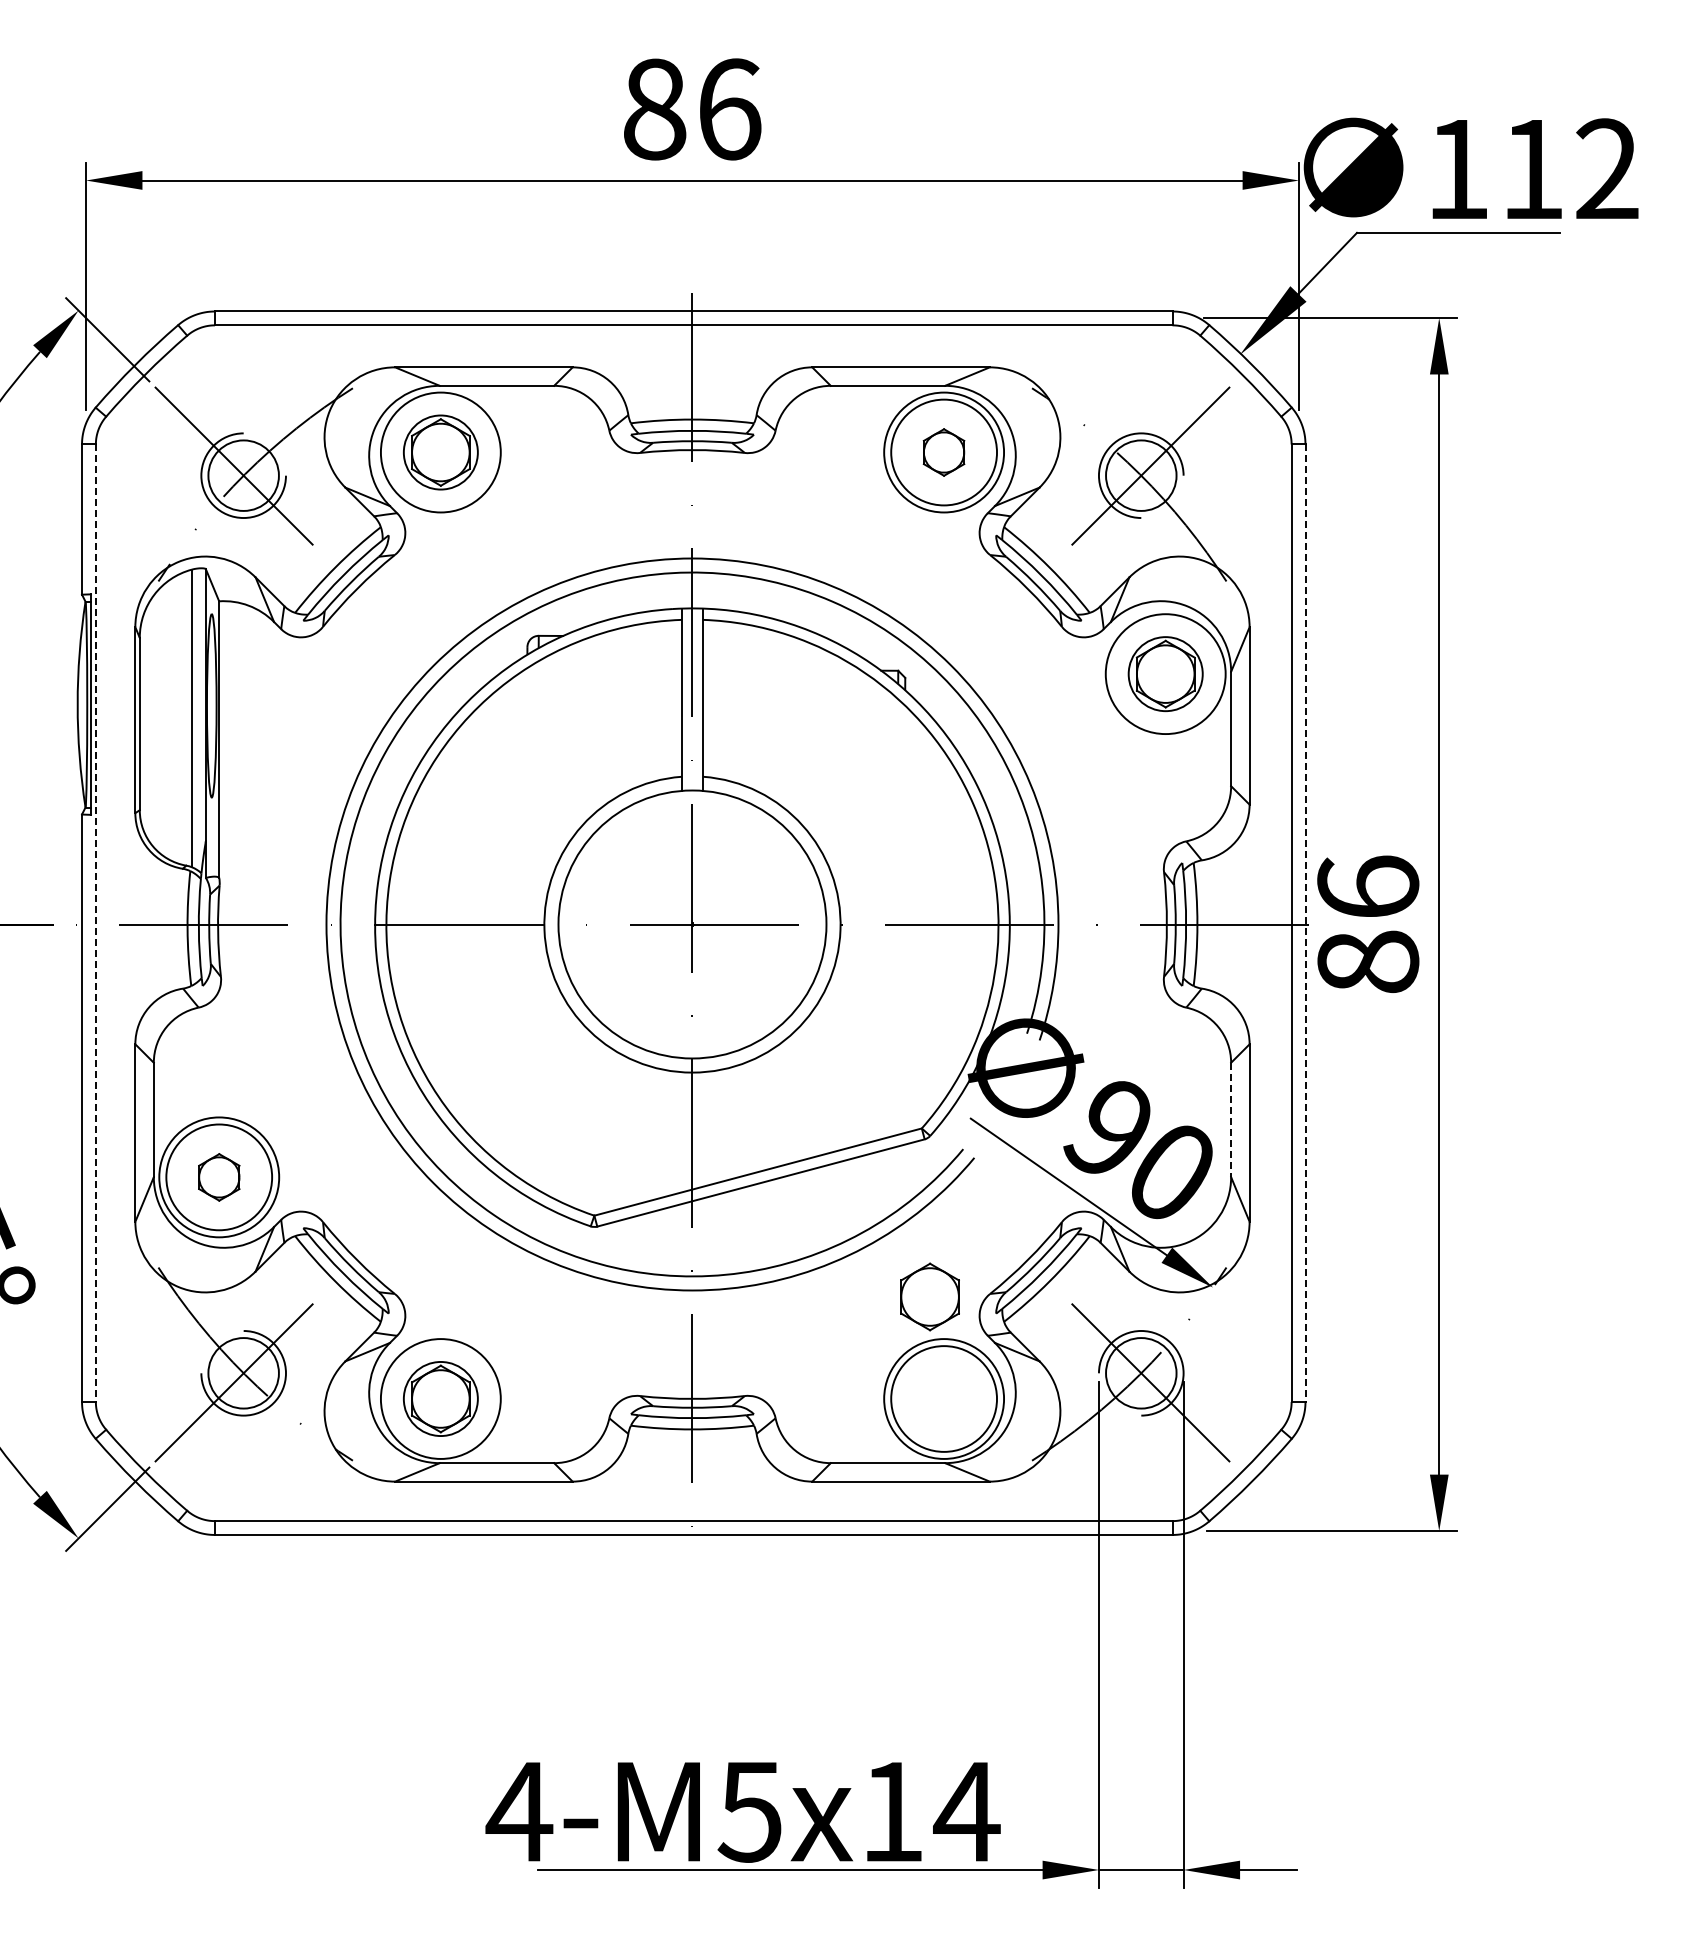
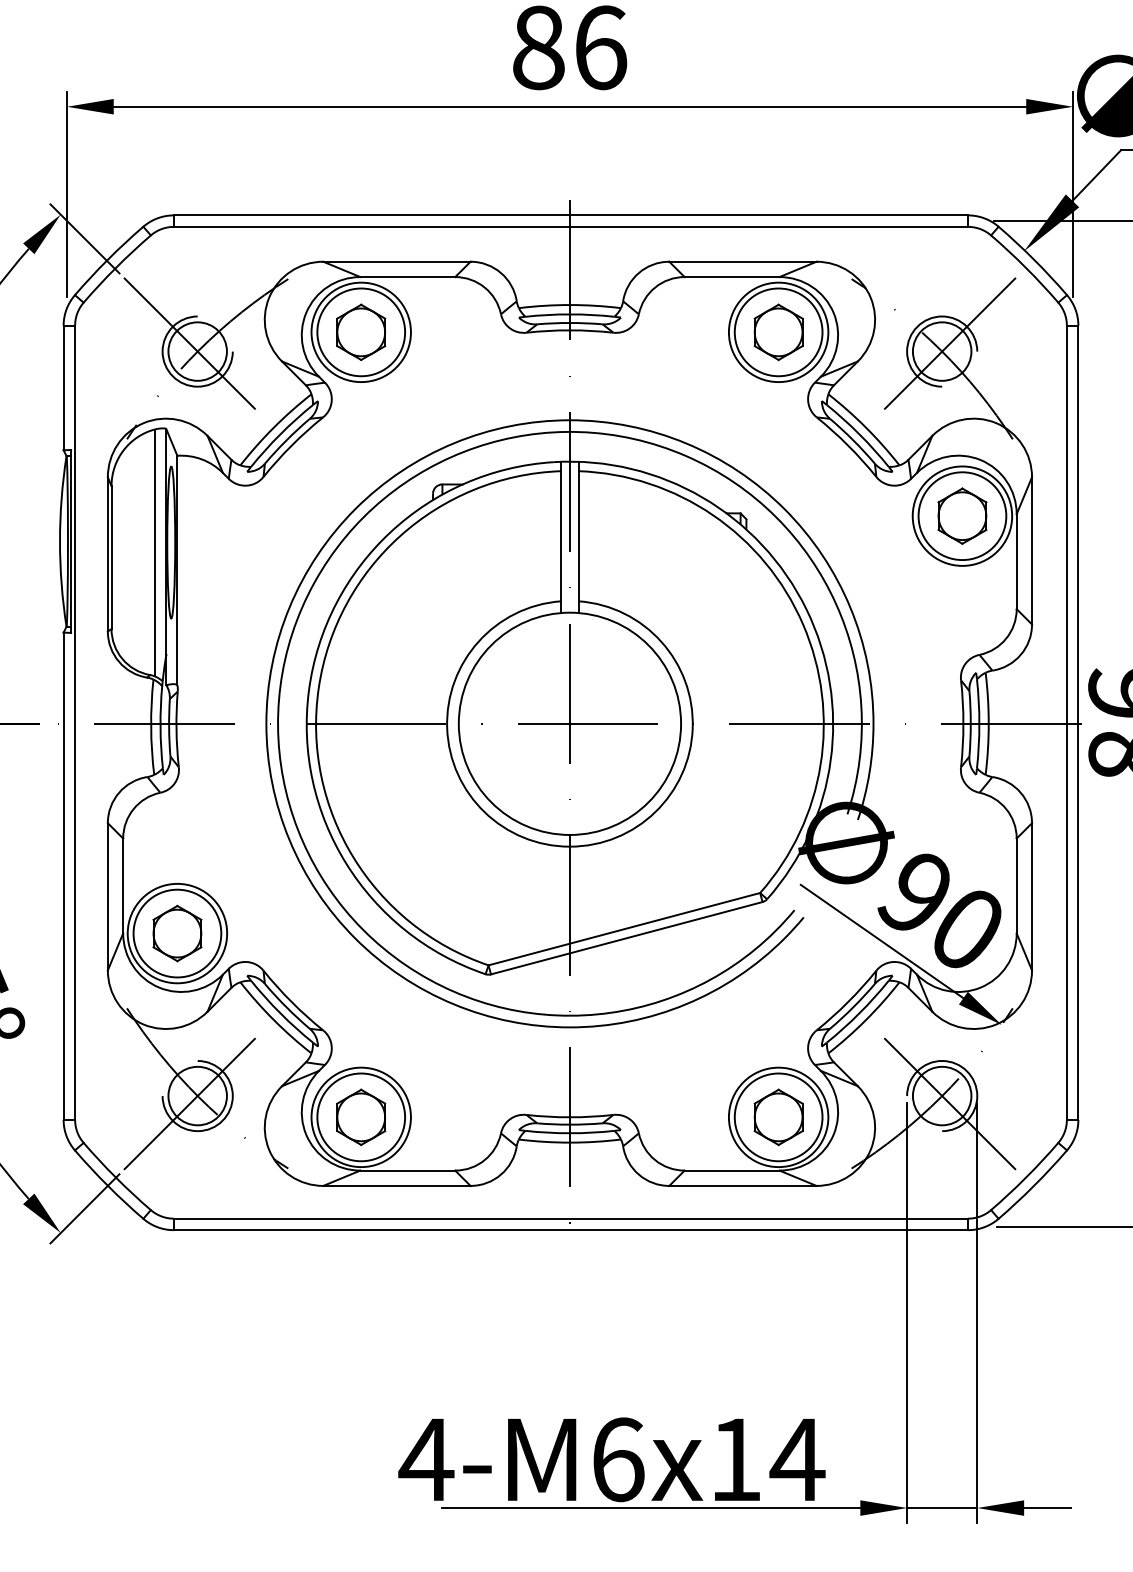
circle: (440, 452) -> (360, 332), size x1.43
part: (943, 452) -> (778, 332), size x1.43
circle: (1165, 674) -> (962, 516), size x1.43
line: (95, 923) -> (74, 723), dashed -> solid
line: (1305, 923) -> (1078, 723), dashed -> solid
line: (1231, 1120) -> (1017, 886), dashed -> solid
part: (219, 1177) -> (177, 933), size x1.43
part: (929, 1296) -> (778, 1116), moved
circle: (440, 1398) -> (360, 1116), size x1.43
text: (749, 1811) -> (617, 1459), 4-M5x14 -> 4-M6x14

